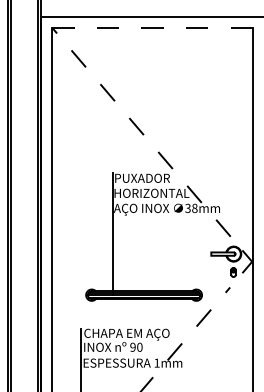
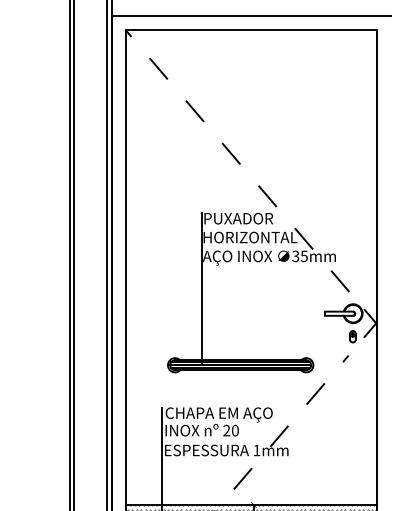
line: (152, 27) -> (251, 29), dashed -> solid
text: (194, 208) -> (303, 256), 38mm -> 35mm
text: (132, 347) -> (226, 430), 90 -> 20

